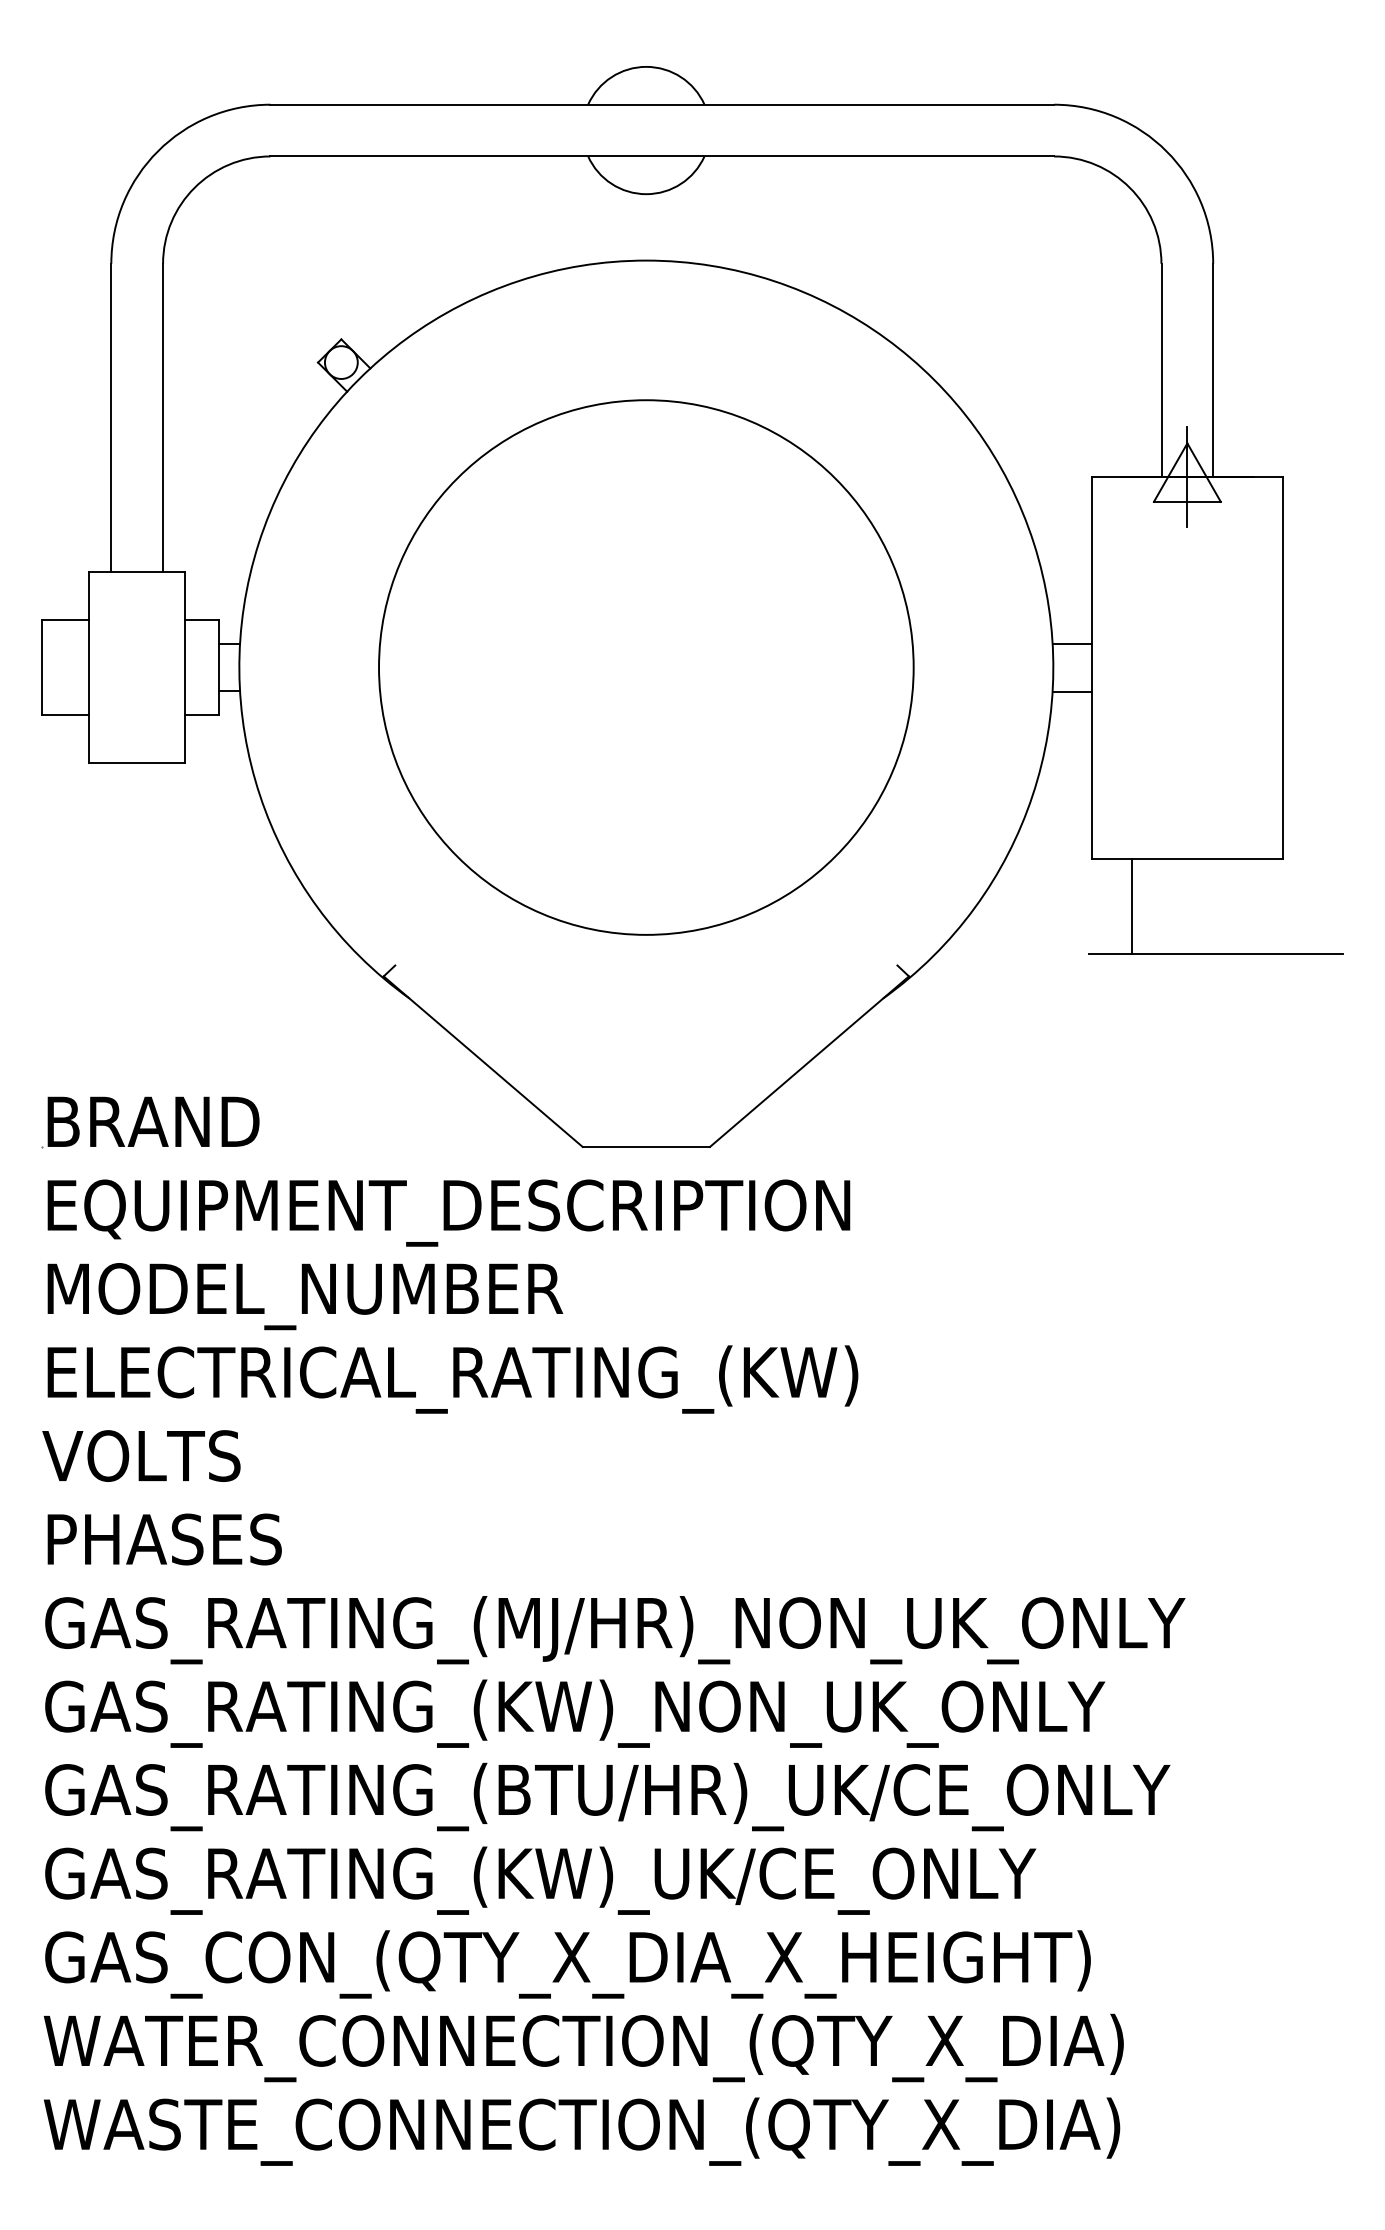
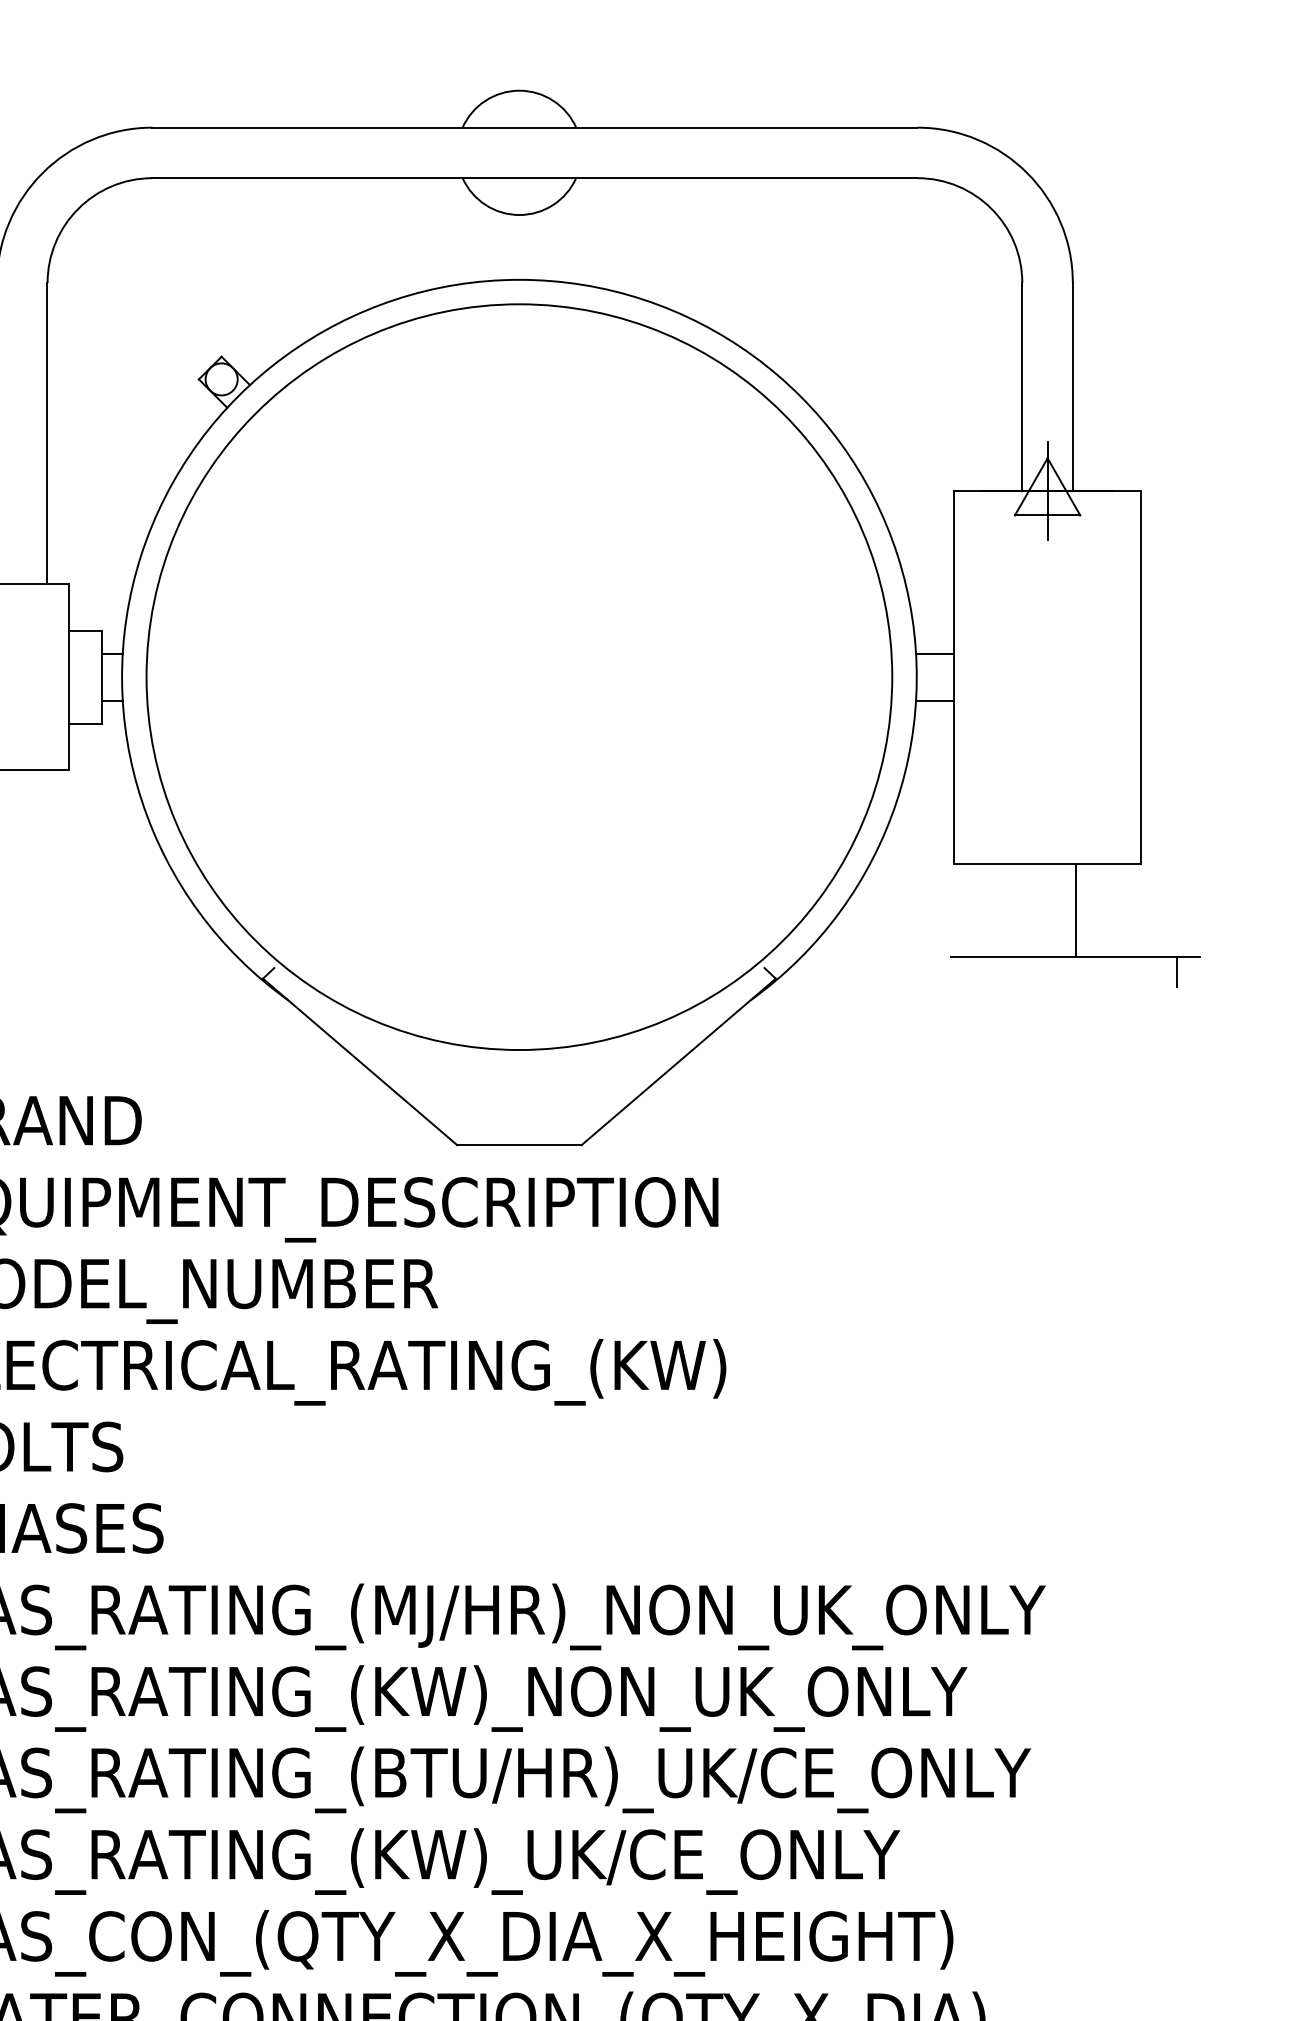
circle: (646, 667) -> (519, 677), size x1.43
line: (1132, 906) -> (1076, 910), moved
line: (1319, 969) -> (1176, 971), added

